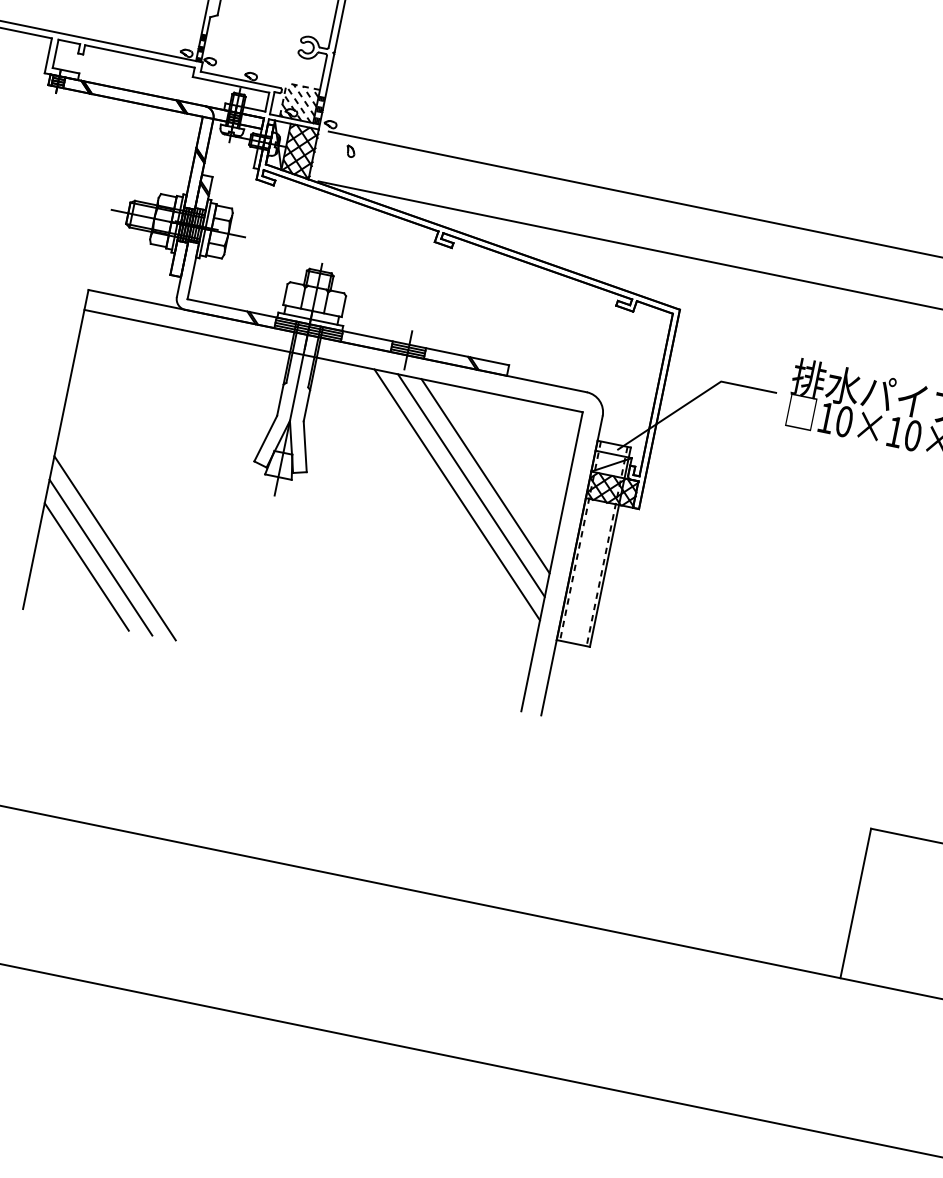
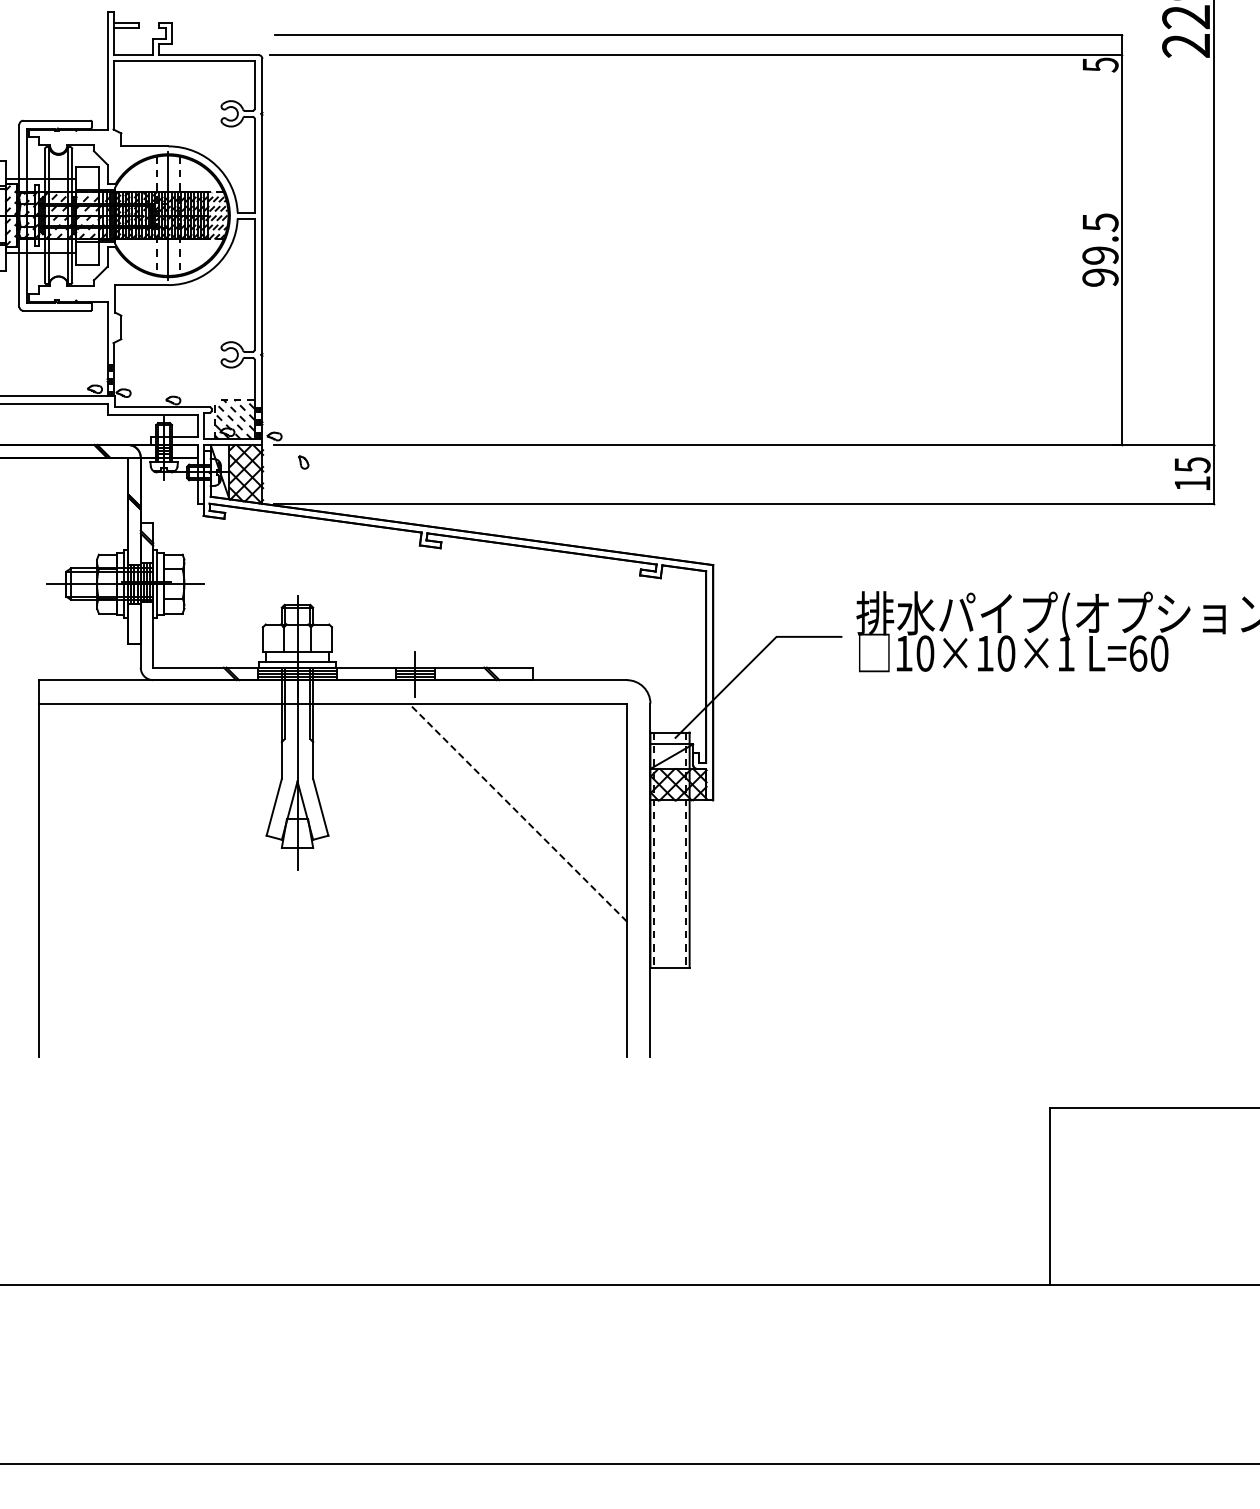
line: (485, 475) -> (531, 798), removed
line: (471, 485) -> (517, 812), solid -> dashed
line: (456, 494) -> (503, 826), removed
line: (115, 548) -> (129, 966), removed
line: (101, 557) -> (115, 980), removed
line: (86, 566) -> (101, 993), removed

